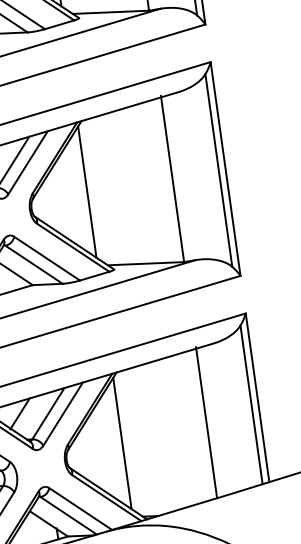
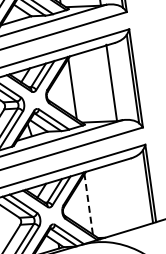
line: (206, 421) -> (127, 194), removed
line: (121, 441) -> (88, 203), solid -> dashed

